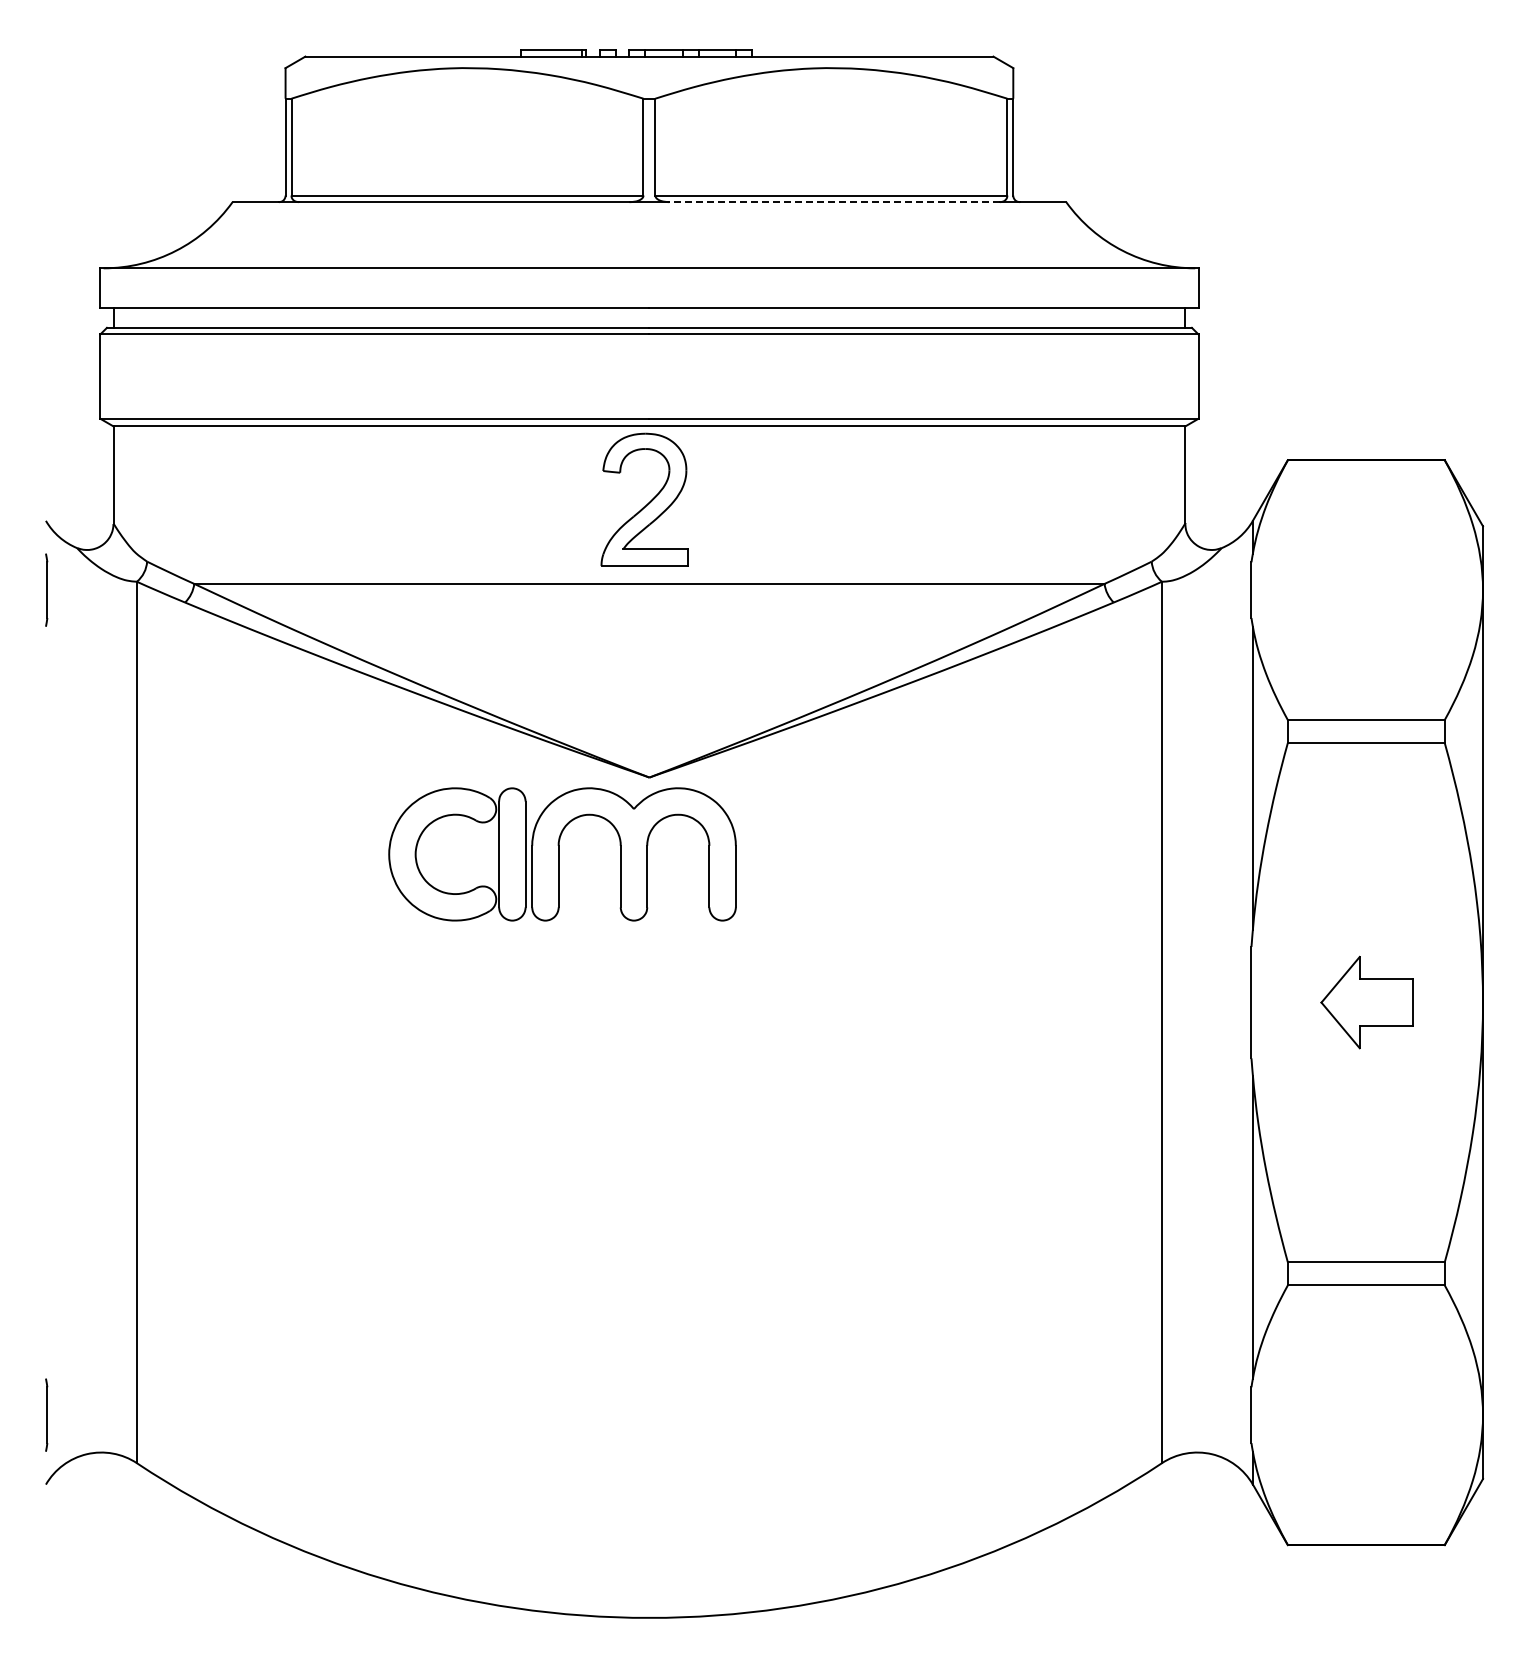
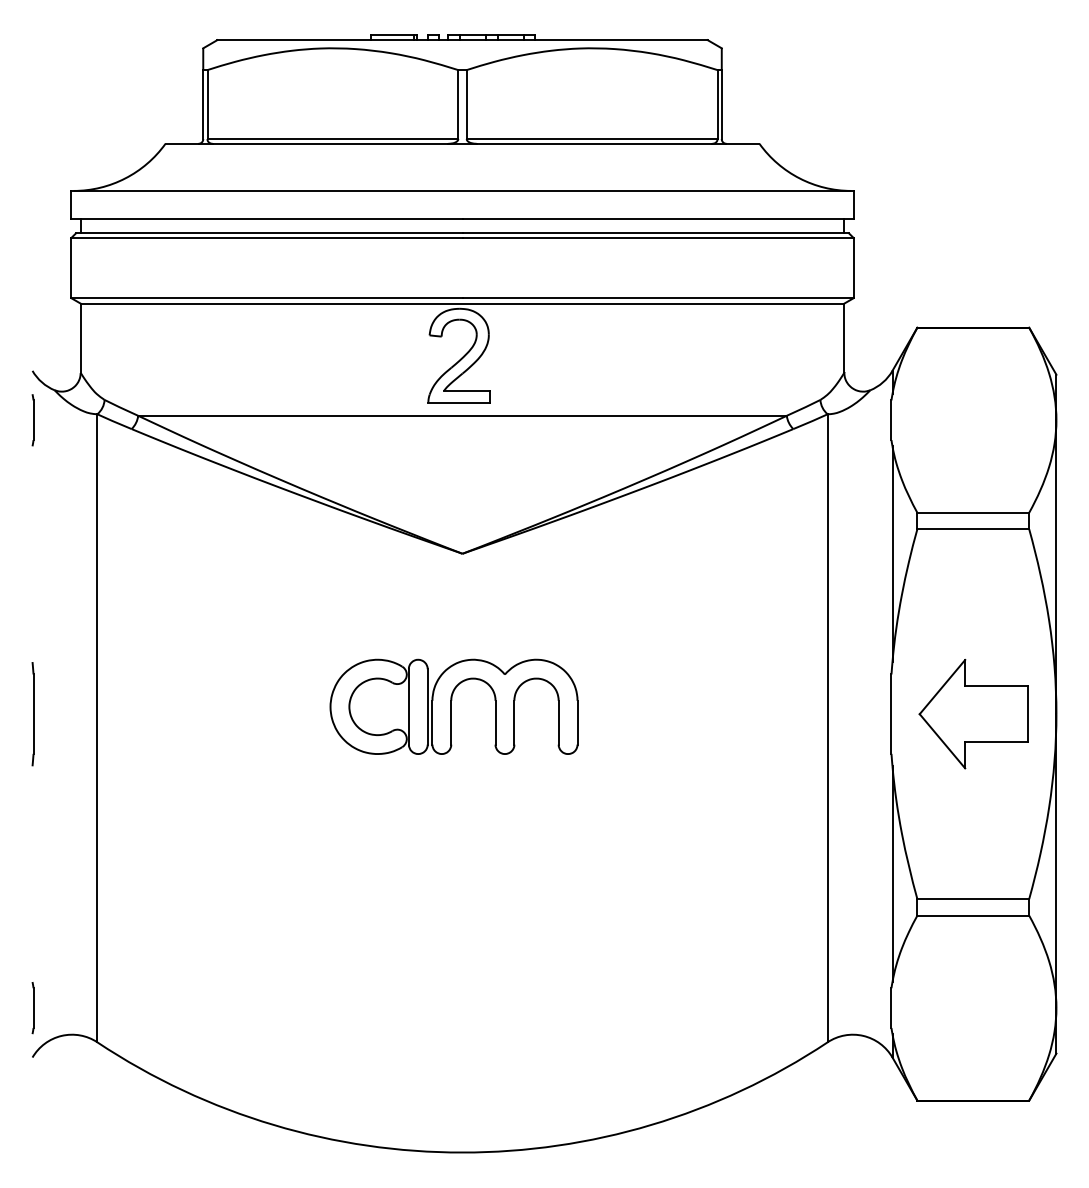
line: (834, 202) -> (594, 144), dashed -> solid
part: (562, 854) -> (454, 706), moved
part: (46, 1002) -> (32, 714), added
part: (1366, 1002) -> (973, 714), size x1.67

